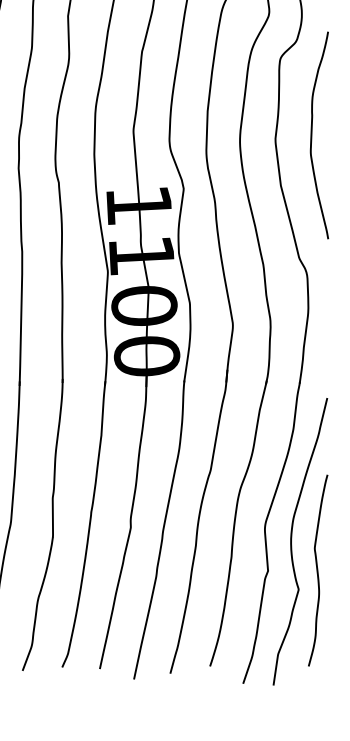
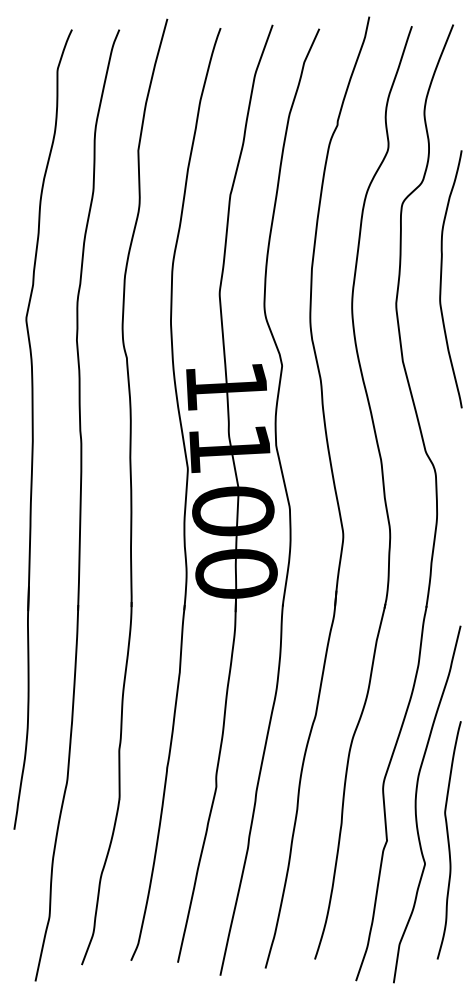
curve: (311, 135) -> (441, 279), moved

